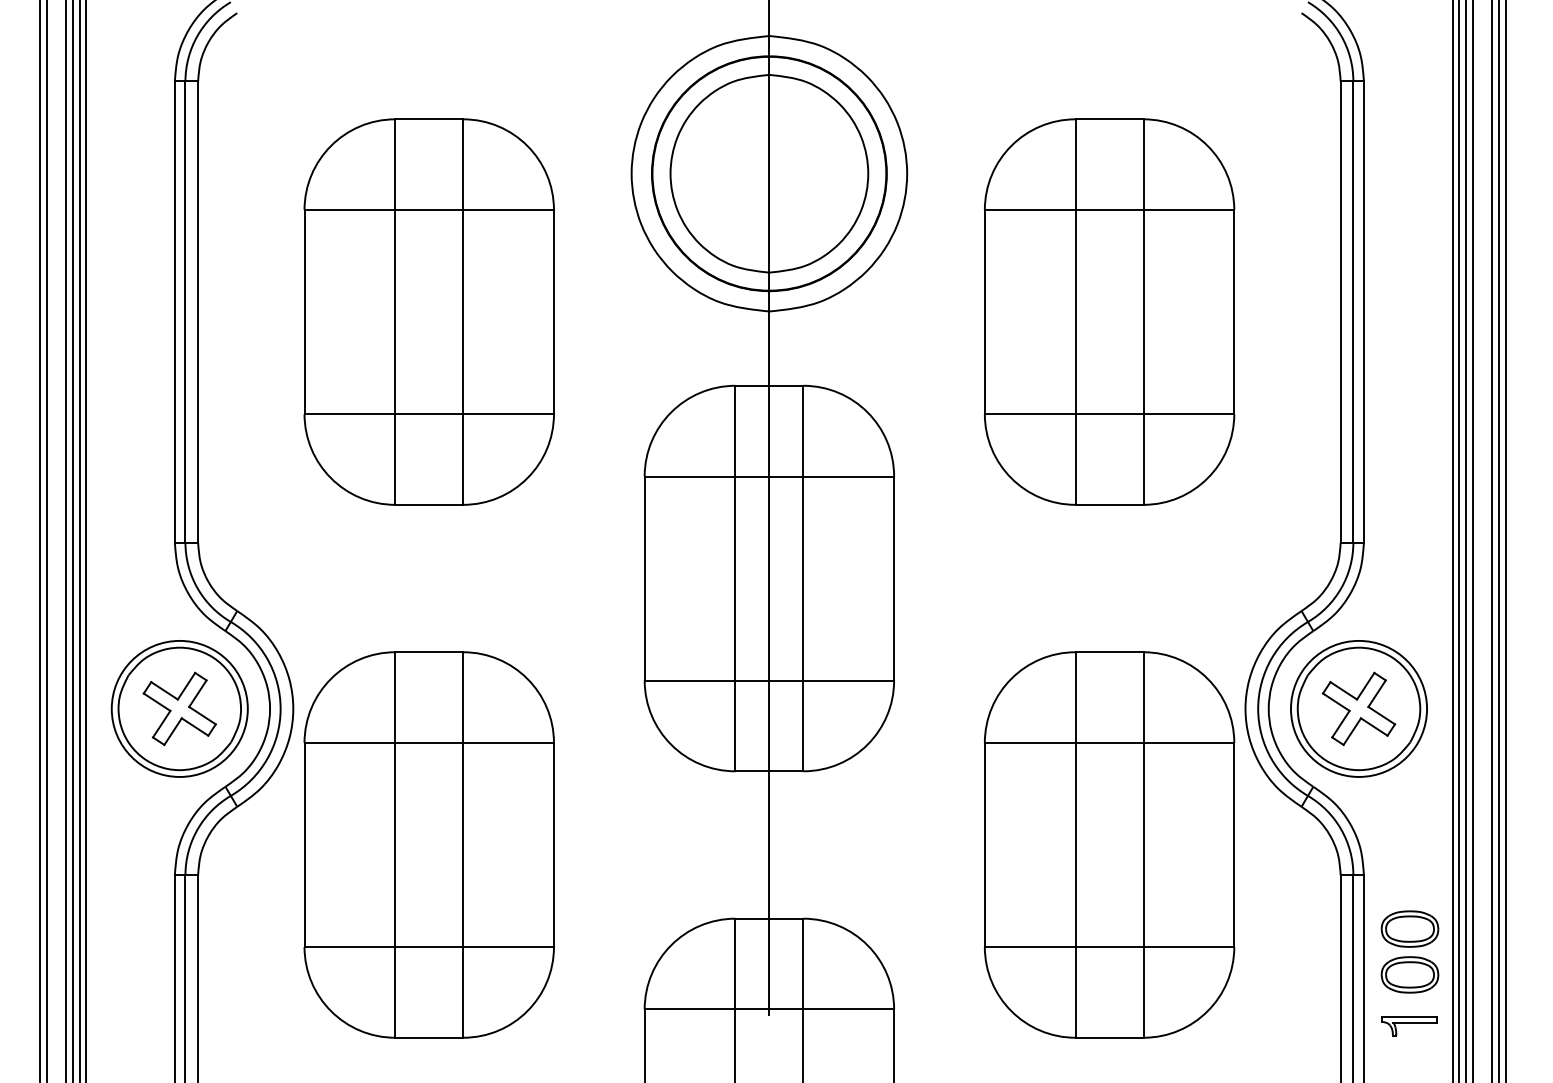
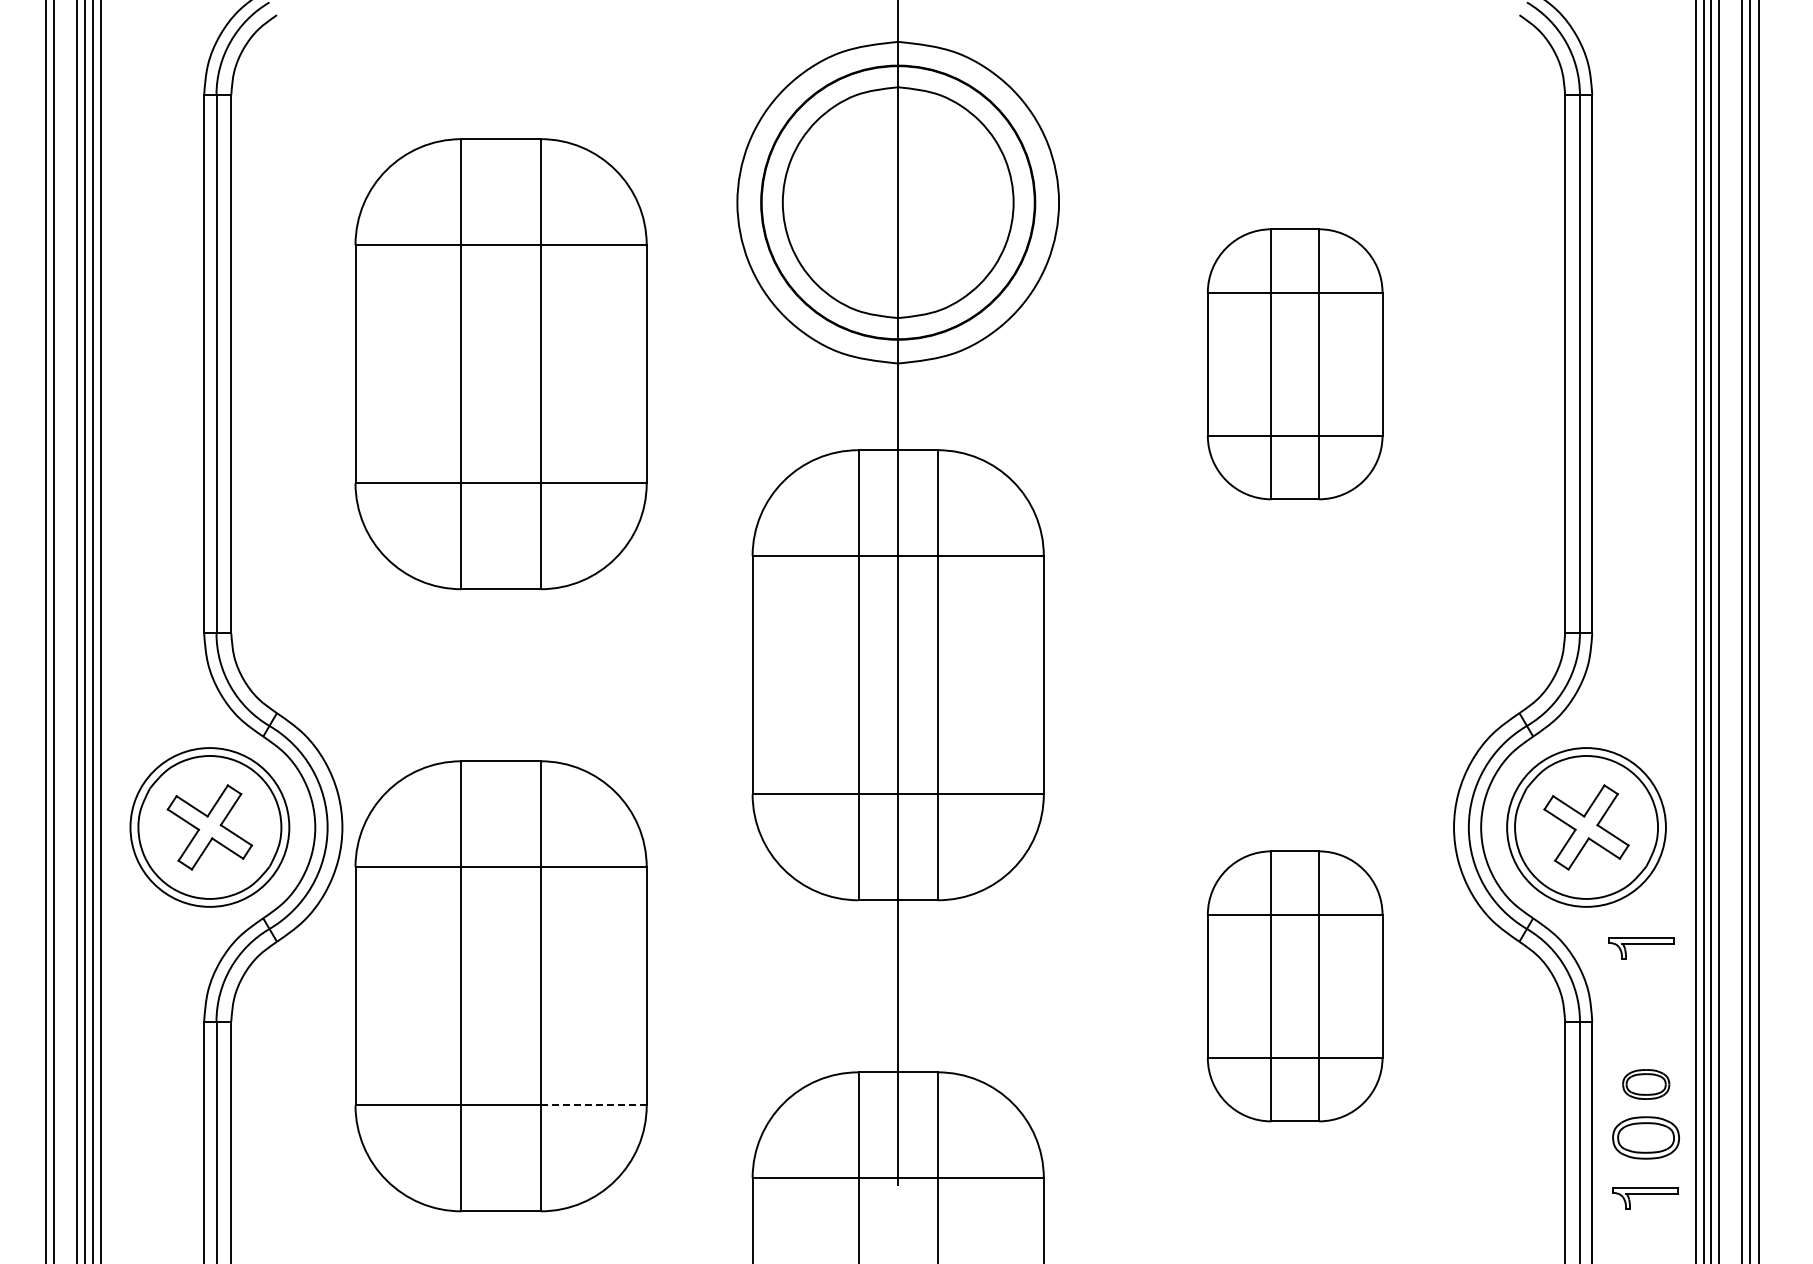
part: (1108, 312) -> (1294, 364), size x0.6
part: (1406, 812) -> (1641, 948), added
part: (1108, 845) -> (1294, 986), size x0.6
part: (1410, 929) -> (1646, 1084), size x0.7
line: (508, 947) -> (593, 1105), solid -> dashed

